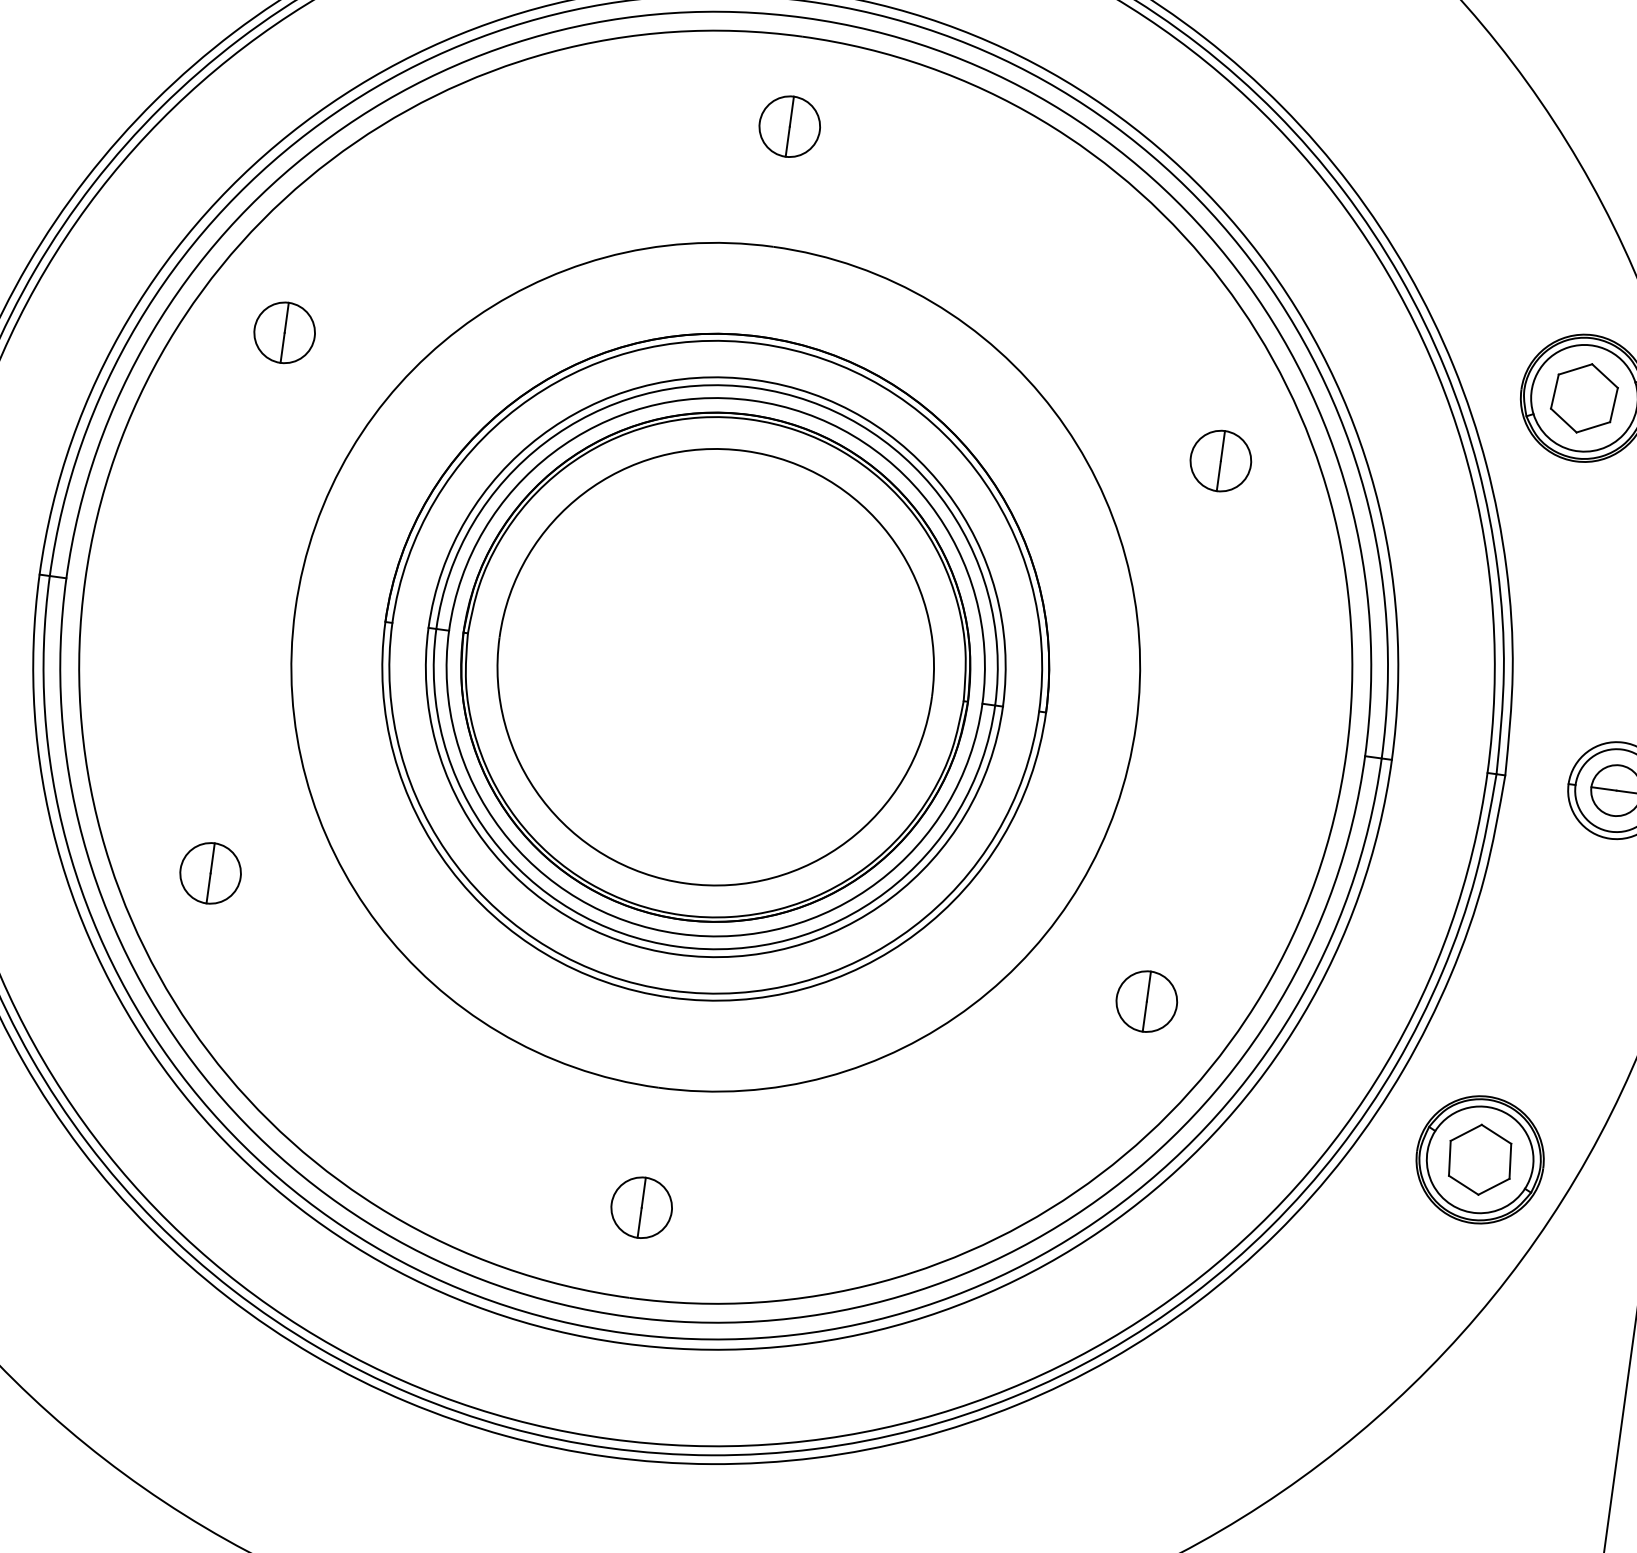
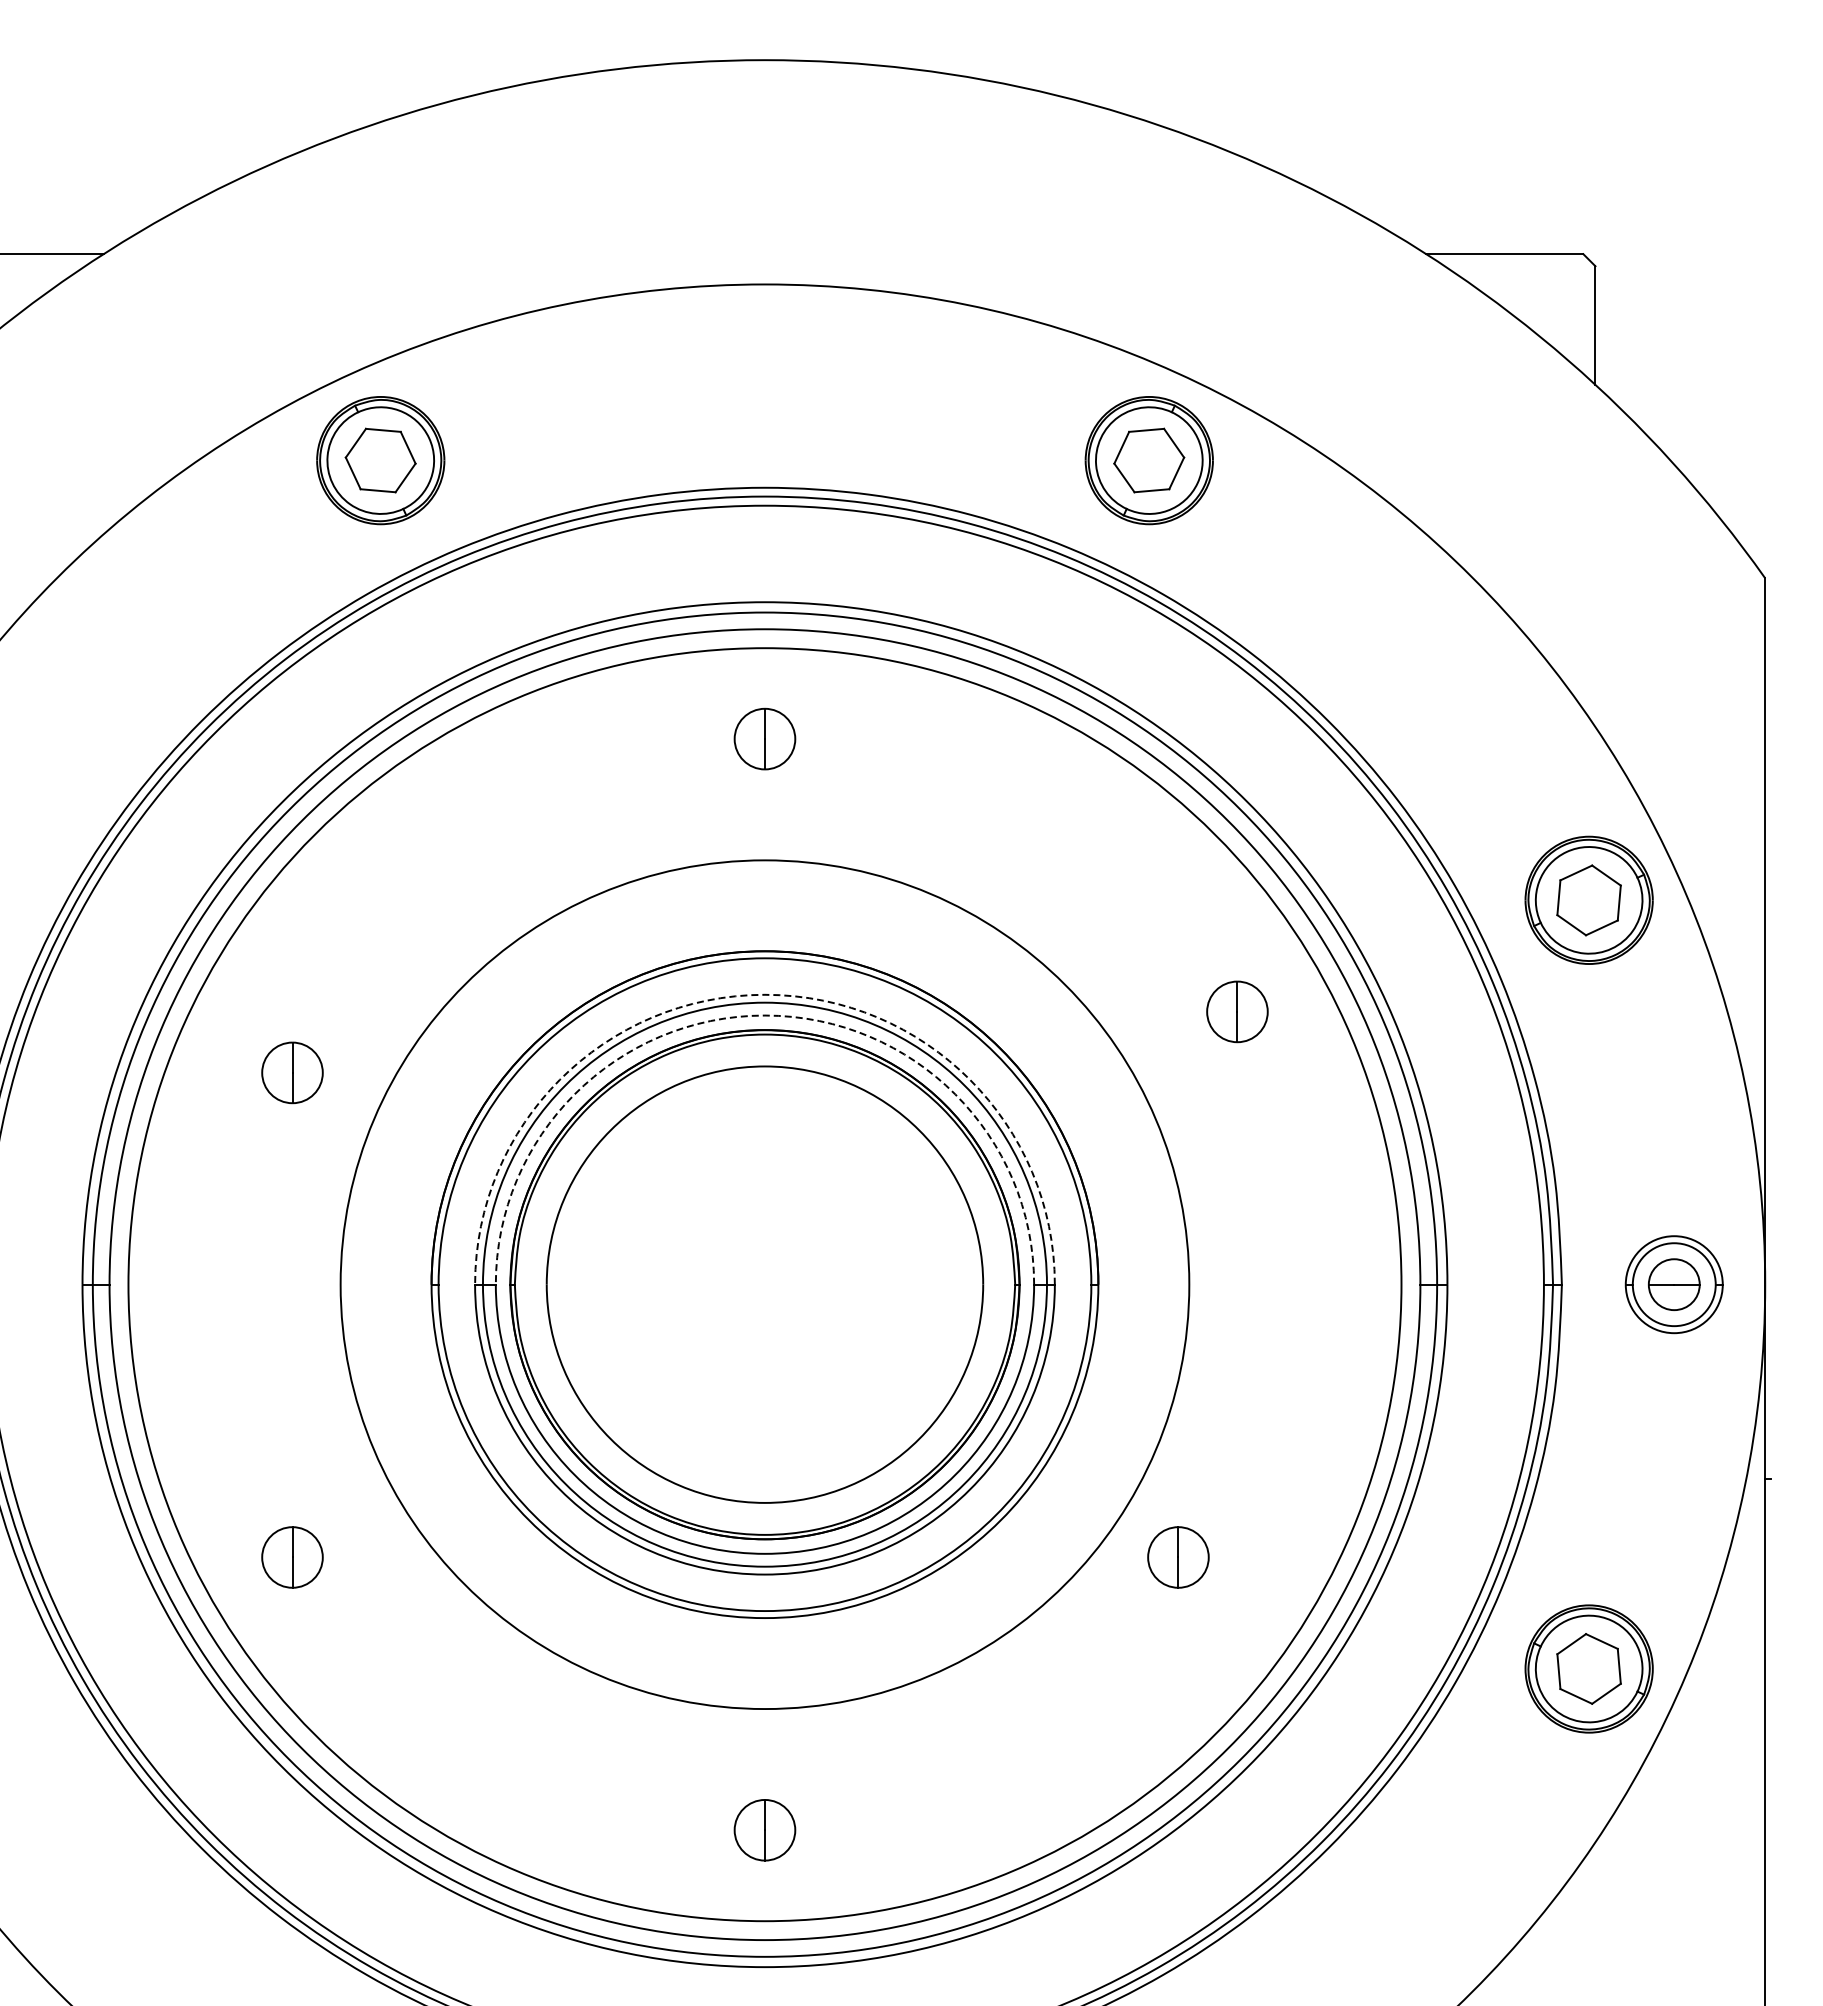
part: (284, 332) -> (292, 1072), moved
arc: (754, 379) -> (764, 994), solid -> dashed
arc: (751, 400) -> (764, 1015), solid -> dashed
part: (1146, 1001) -> (1178, 1557), moved

